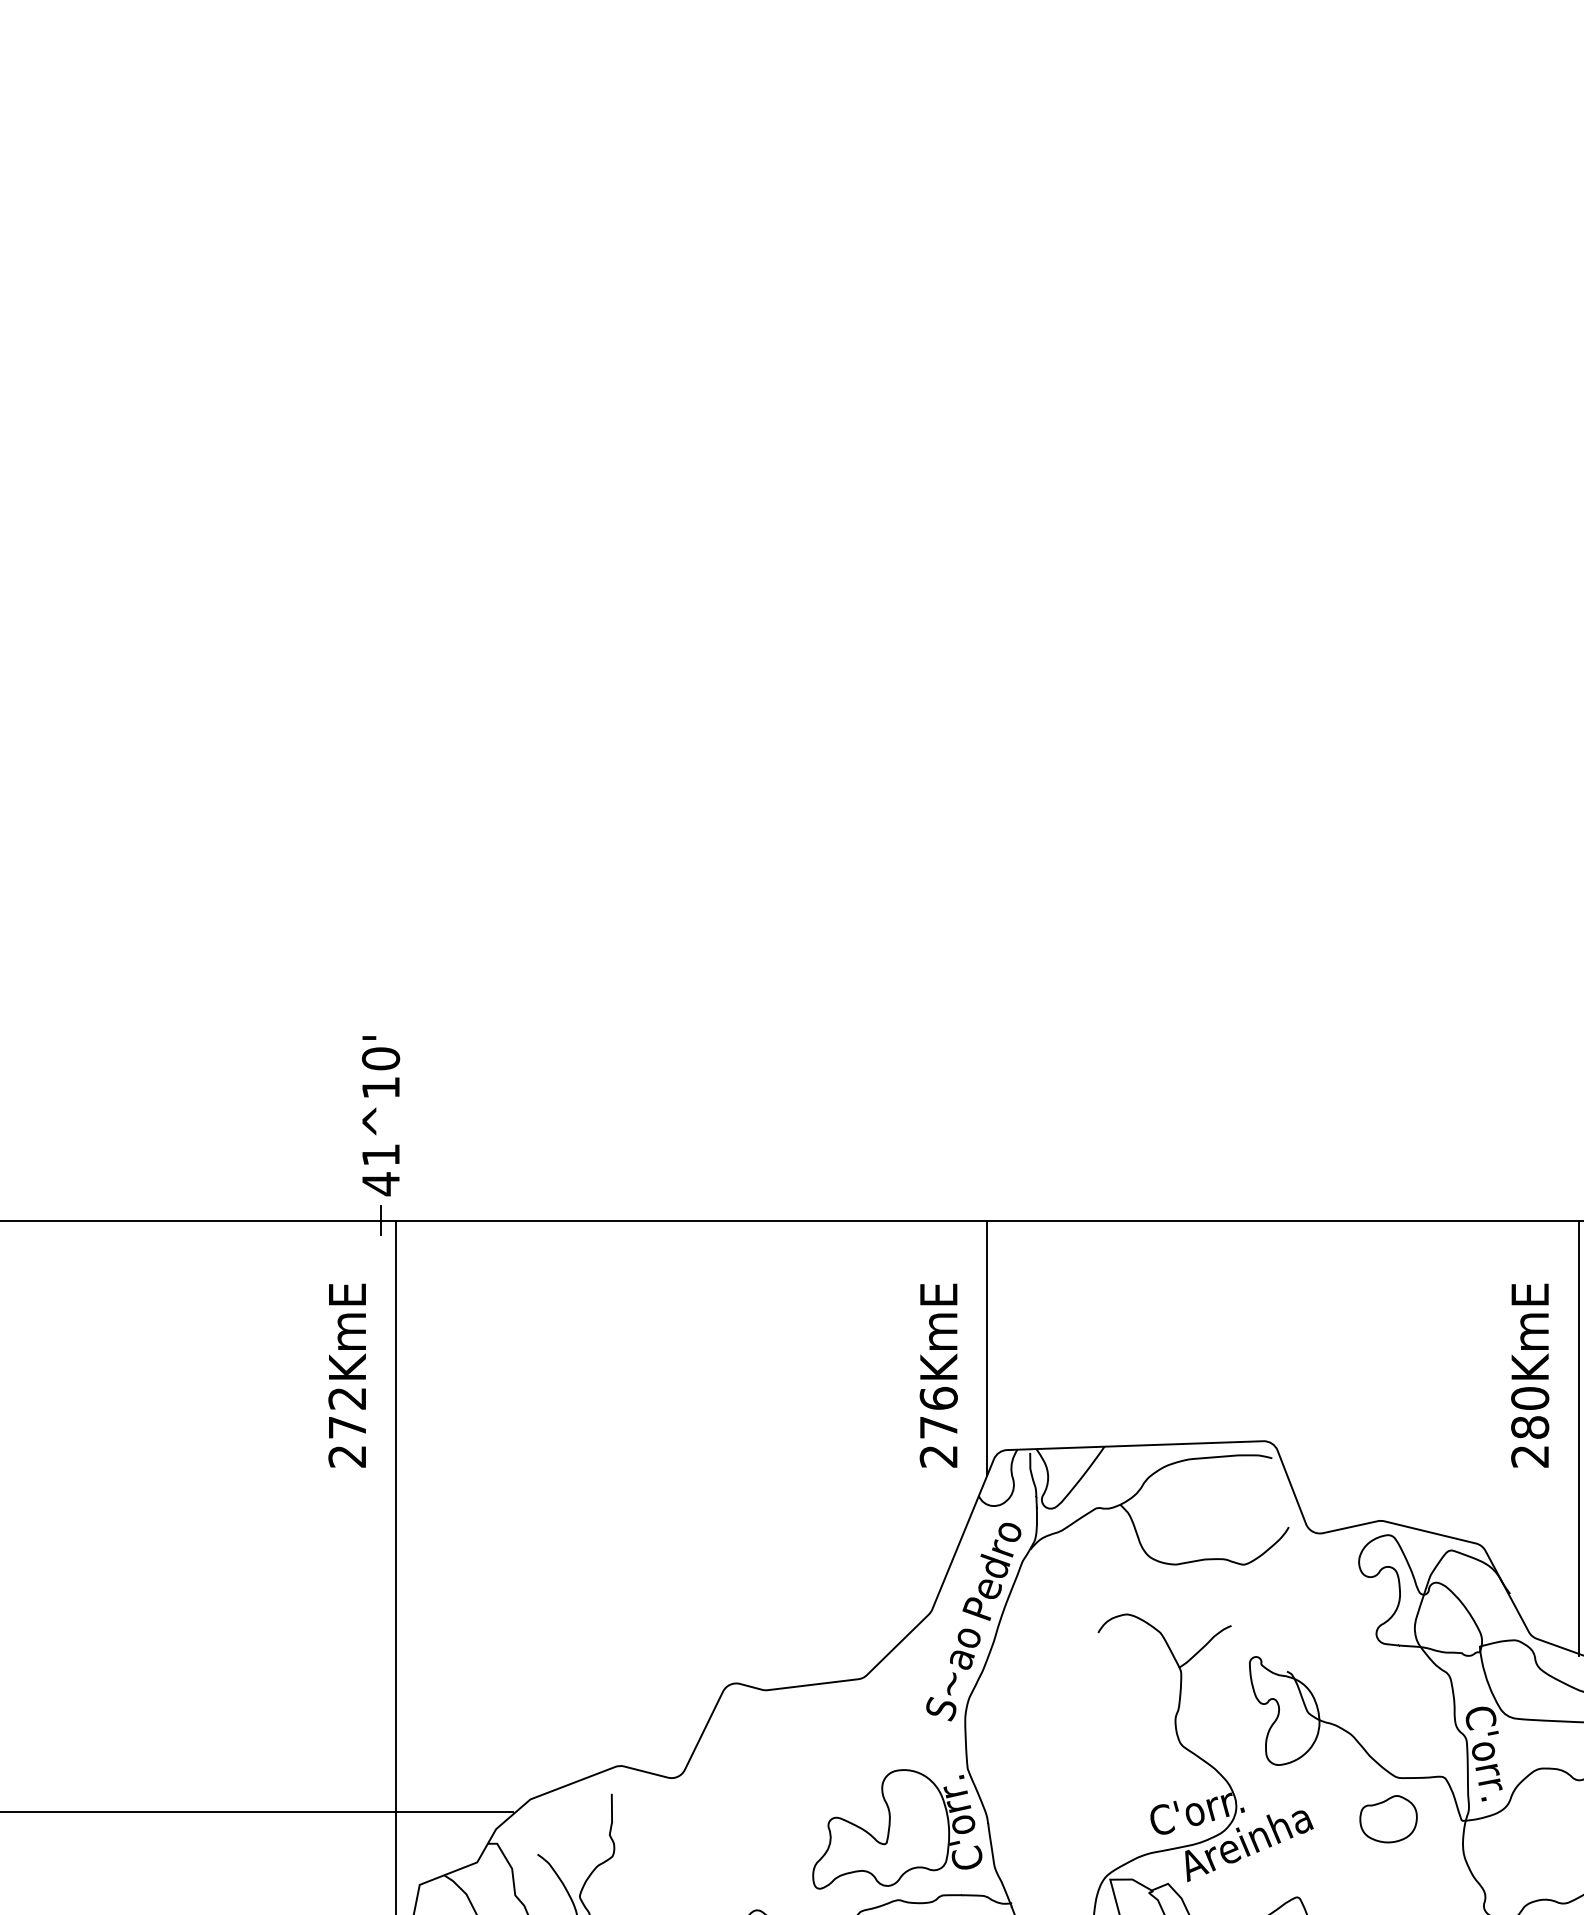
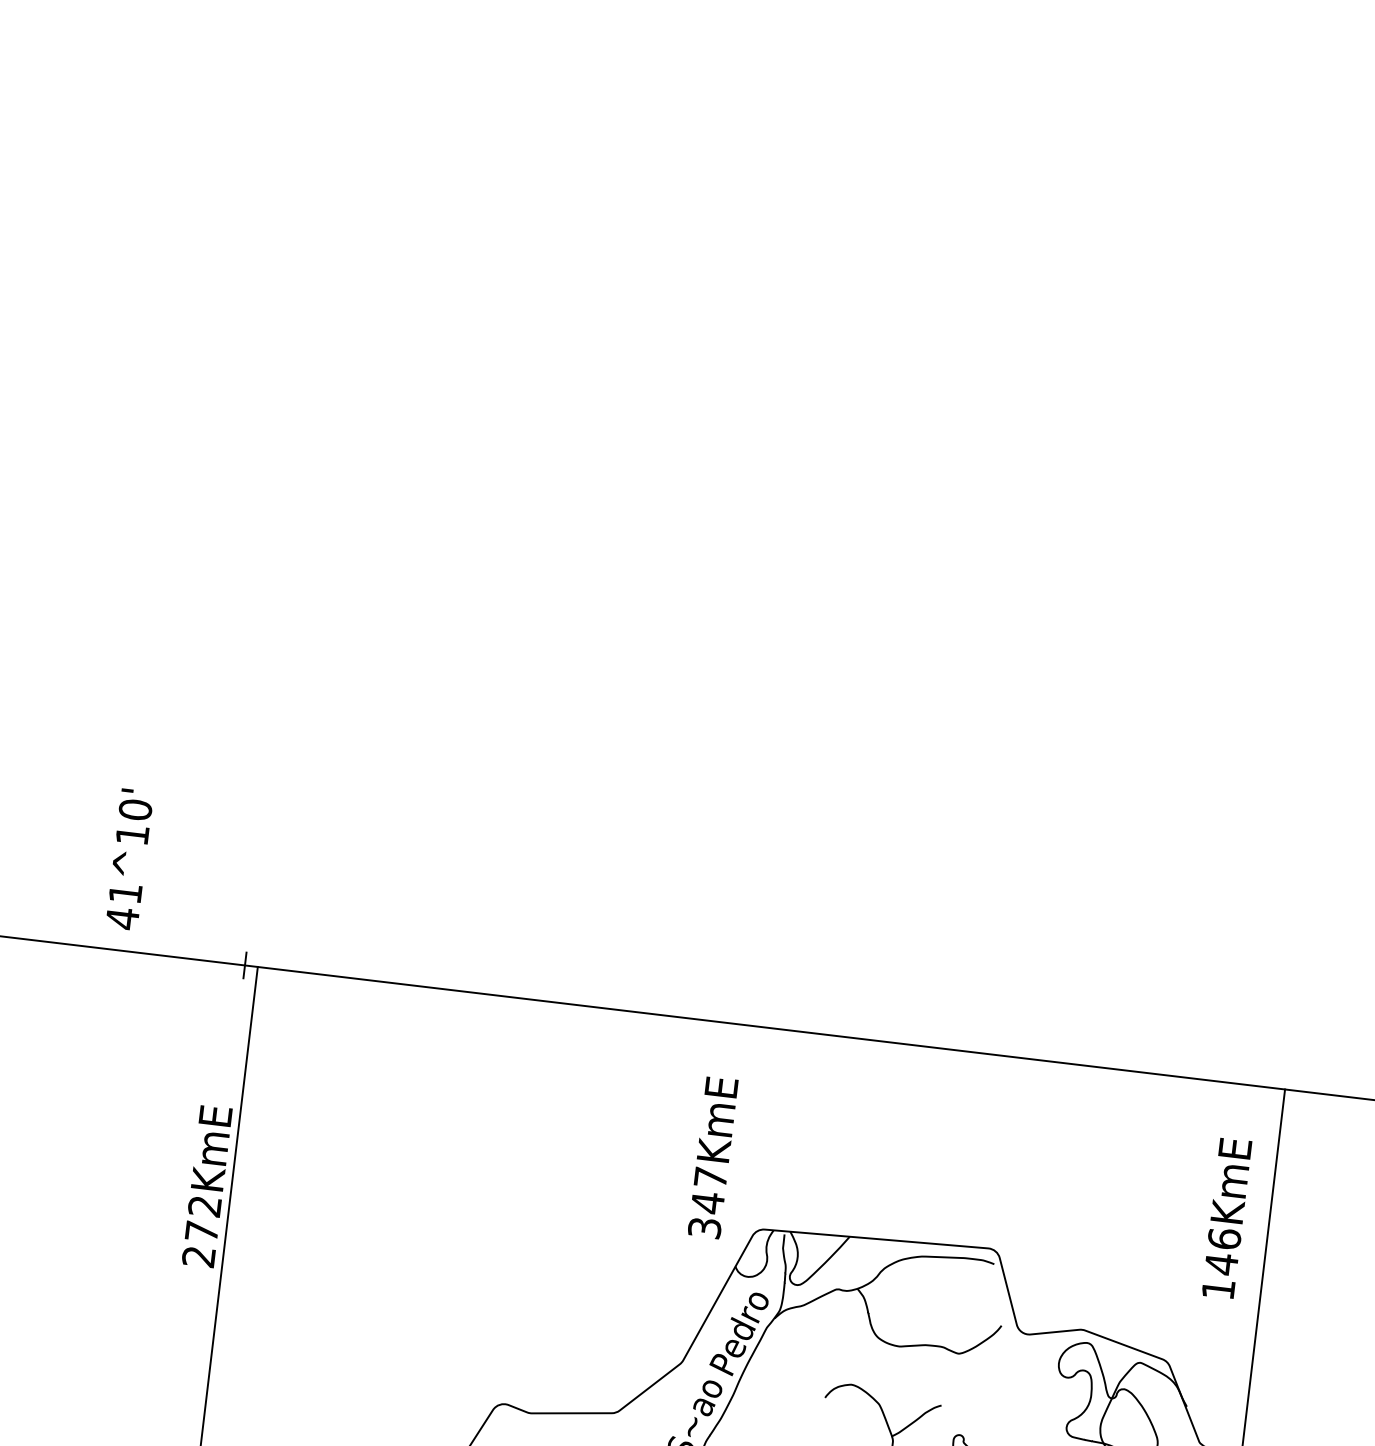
text: (381, 1116) -> (129, 860), moved
line: (987, 1347) -> (758, 1138), removed
text: (346, 1375) -> (206, 1186), moved
text: (938, 1426) -> (707, 1201), 276KmE -> 347KmE
text: (1530, 1426) -> (1221, 1263), 280KmE -> 146KmE

